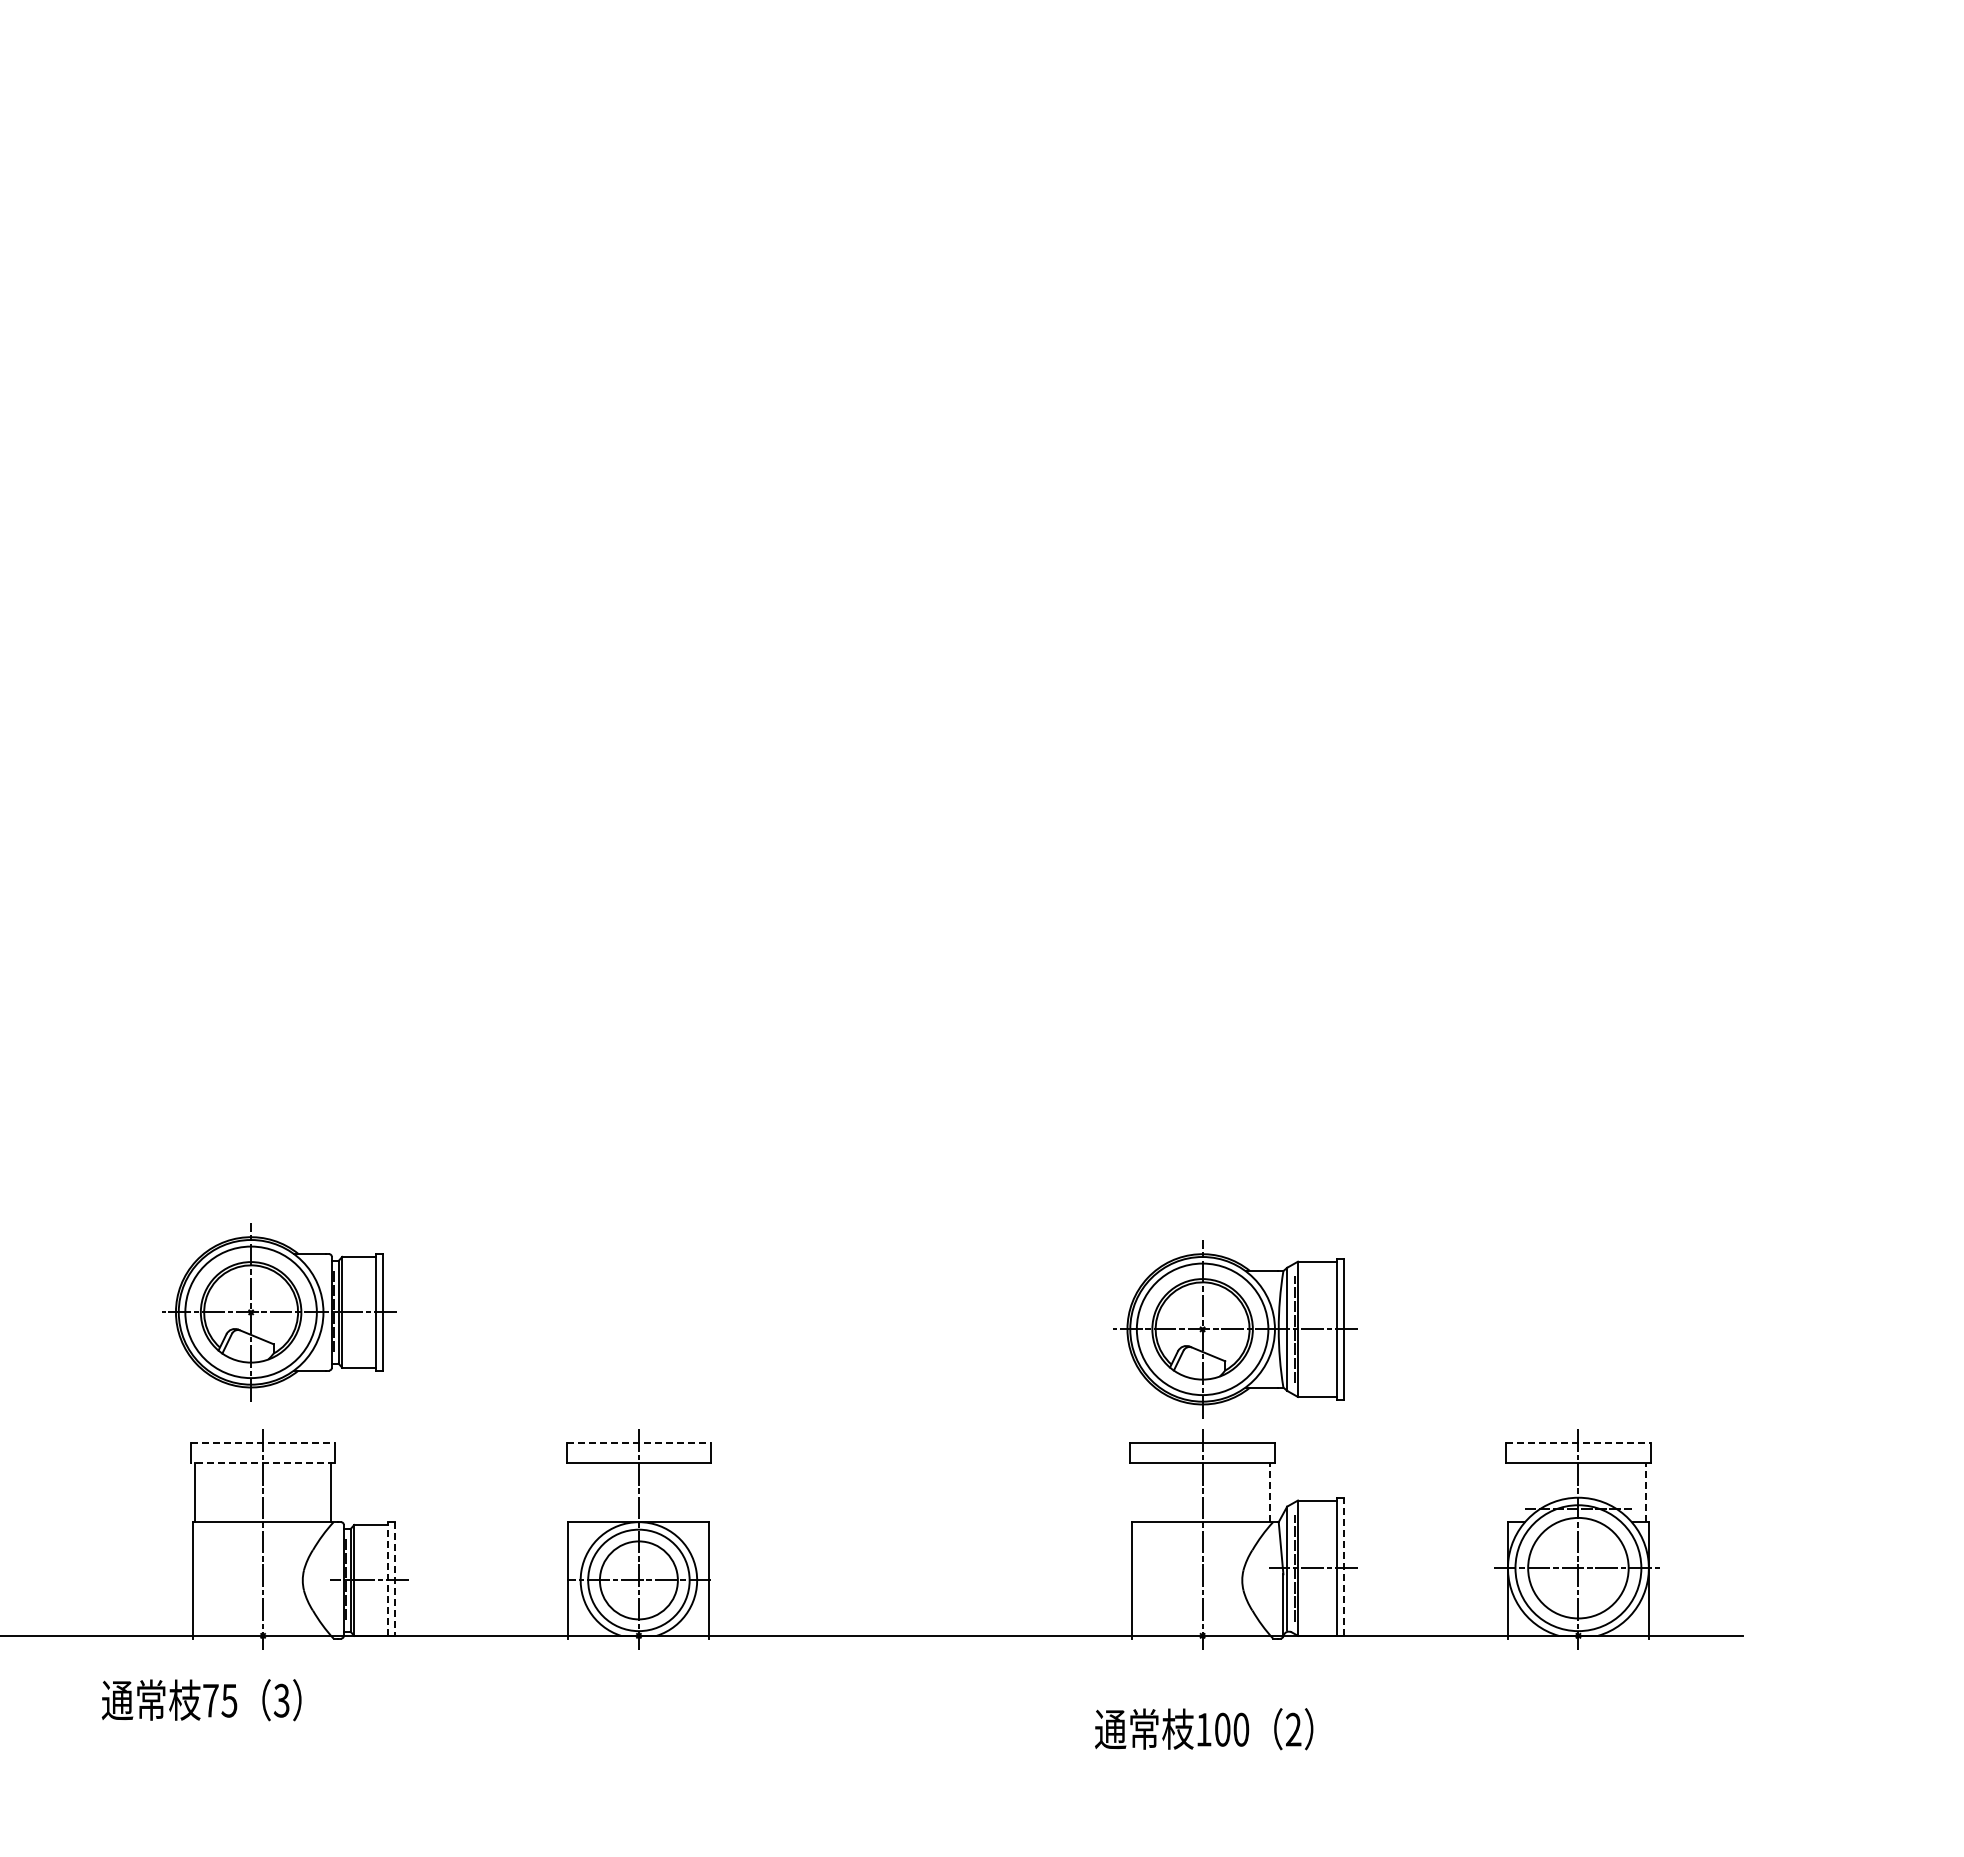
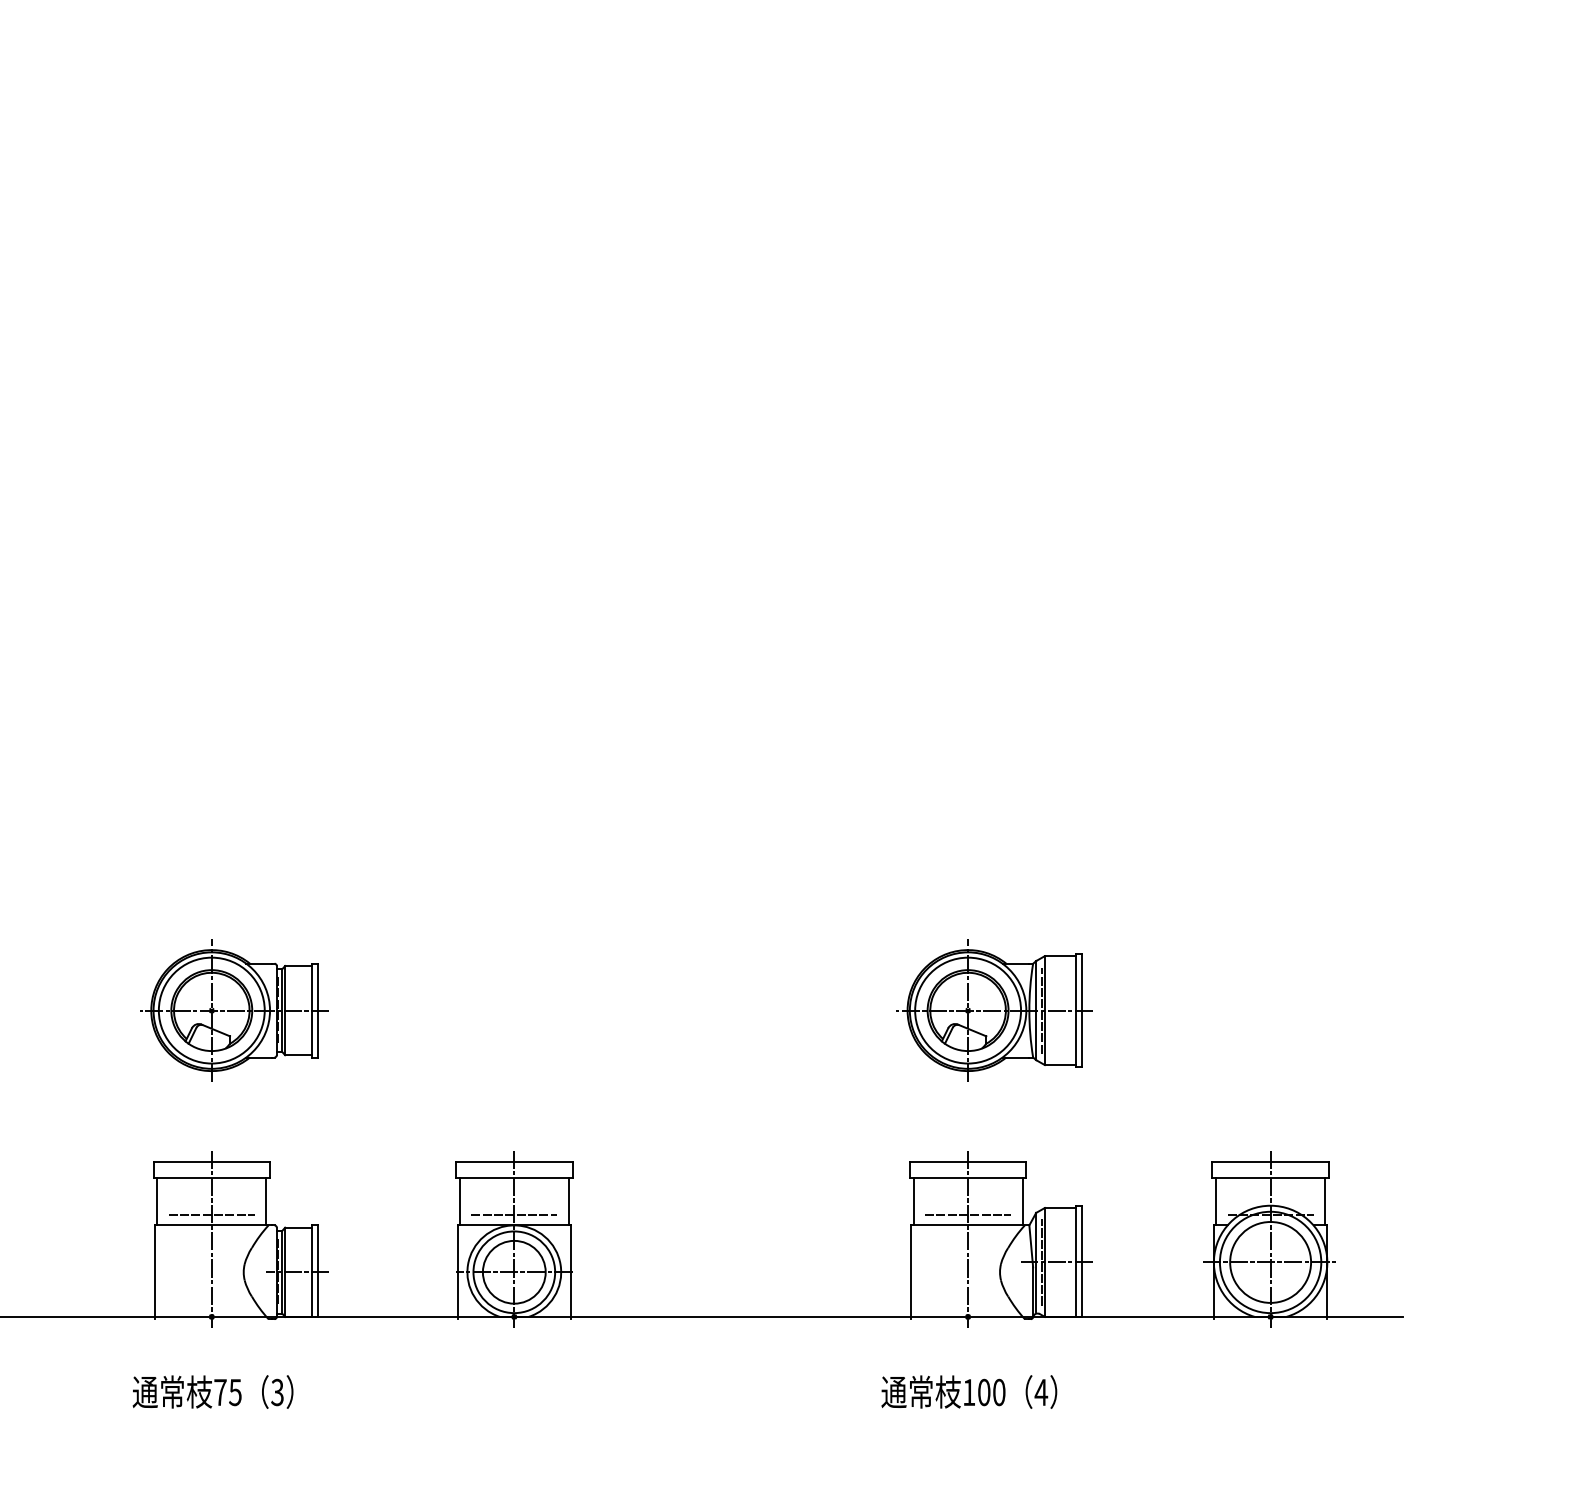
part: (279, 1312) -> (234, 1010), moved
part: (1235, 1329) -> (994, 1010), moved
line: (263, 1443) -> (212, 1162), dashed -> solid
line: (639, 1443) -> (514, 1162), dashed -> solid
line: (1578, 1443) -> (1270, 1162), dashed -> solid
line: (262, 1462) -> (211, 1177), dashed -> solid
line: (571, 1492) -> (460, 1201), added
line: (706, 1492) -> (568, 1201), added
line: (1134, 1492) -> (913, 1201), added
line: (1270, 1492) -> (1022, 1201), dashed -> solid
line: (1510, 1492) -> (1215, 1201), added
line: (1646, 1492) -> (1325, 1201), dashed -> solid
line: (262, 1509) -> (211, 1215), added
line: (638, 1509) -> (513, 1215), added
line: (1202, 1509) -> (968, 1215), added
line: (1343, 1566) -> (1081, 1261), dashed -> solid
line: (388, 1579) -> (312, 1271), dashed -> solid
line: (394, 1579) -> (317, 1271), dashed -> solid
text: (201, 1700) -> (212, 1392), moved
text: (1293, 1729) -> (1041, 1392), 2 -> 4

